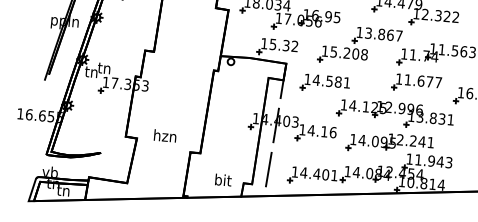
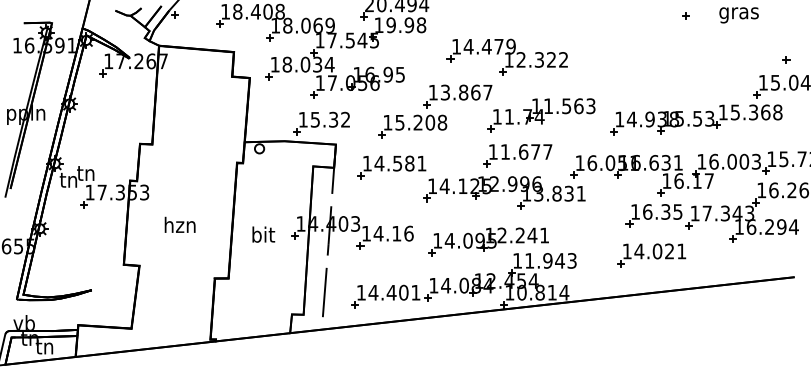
part: (395, 114) -> (504, 192), moved
text: (164, 135) -> (179, 224), moved
text: (223, 180) -> (263, 234), moved

